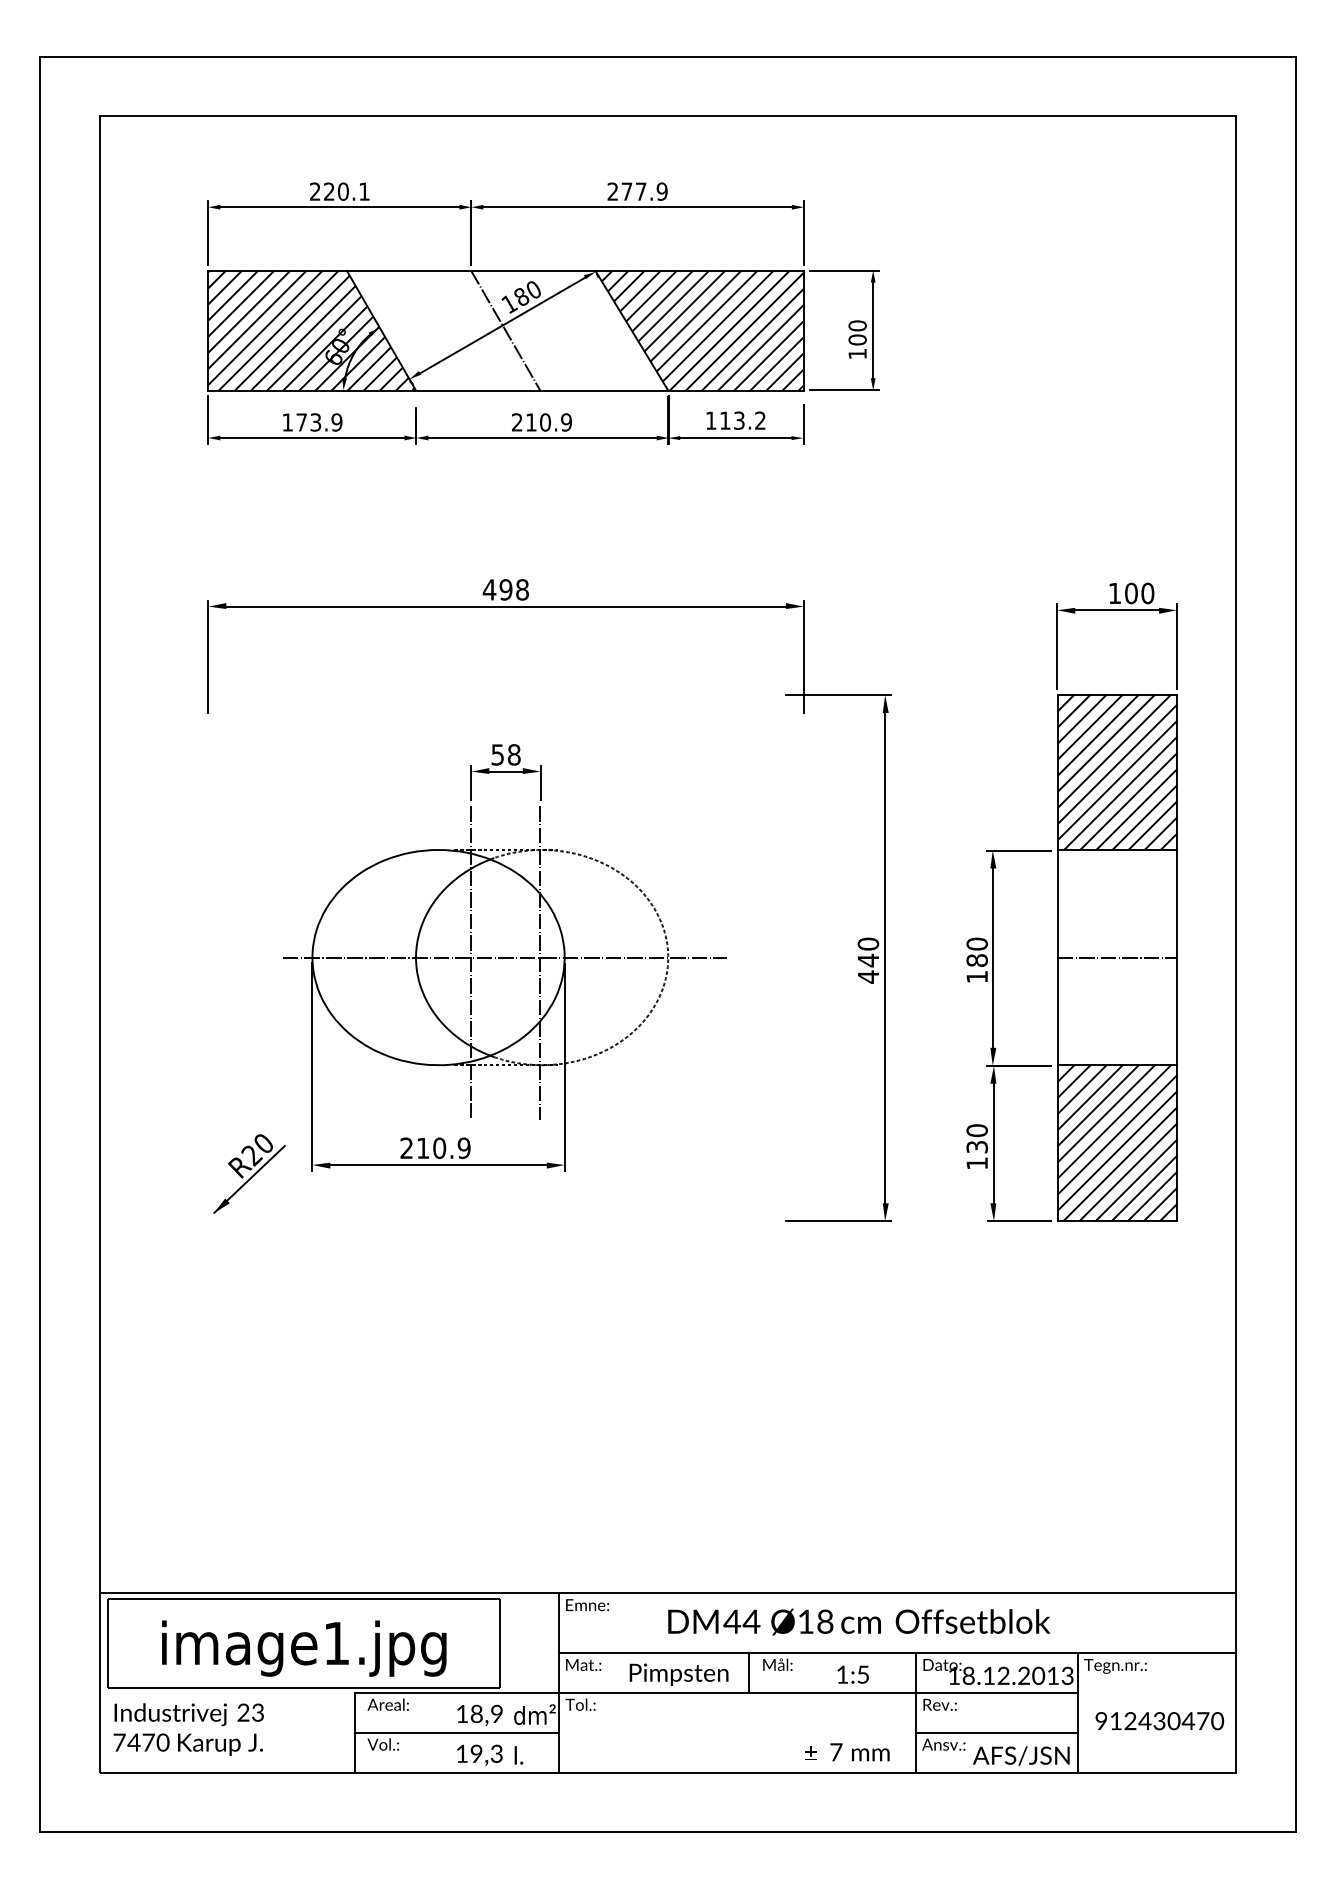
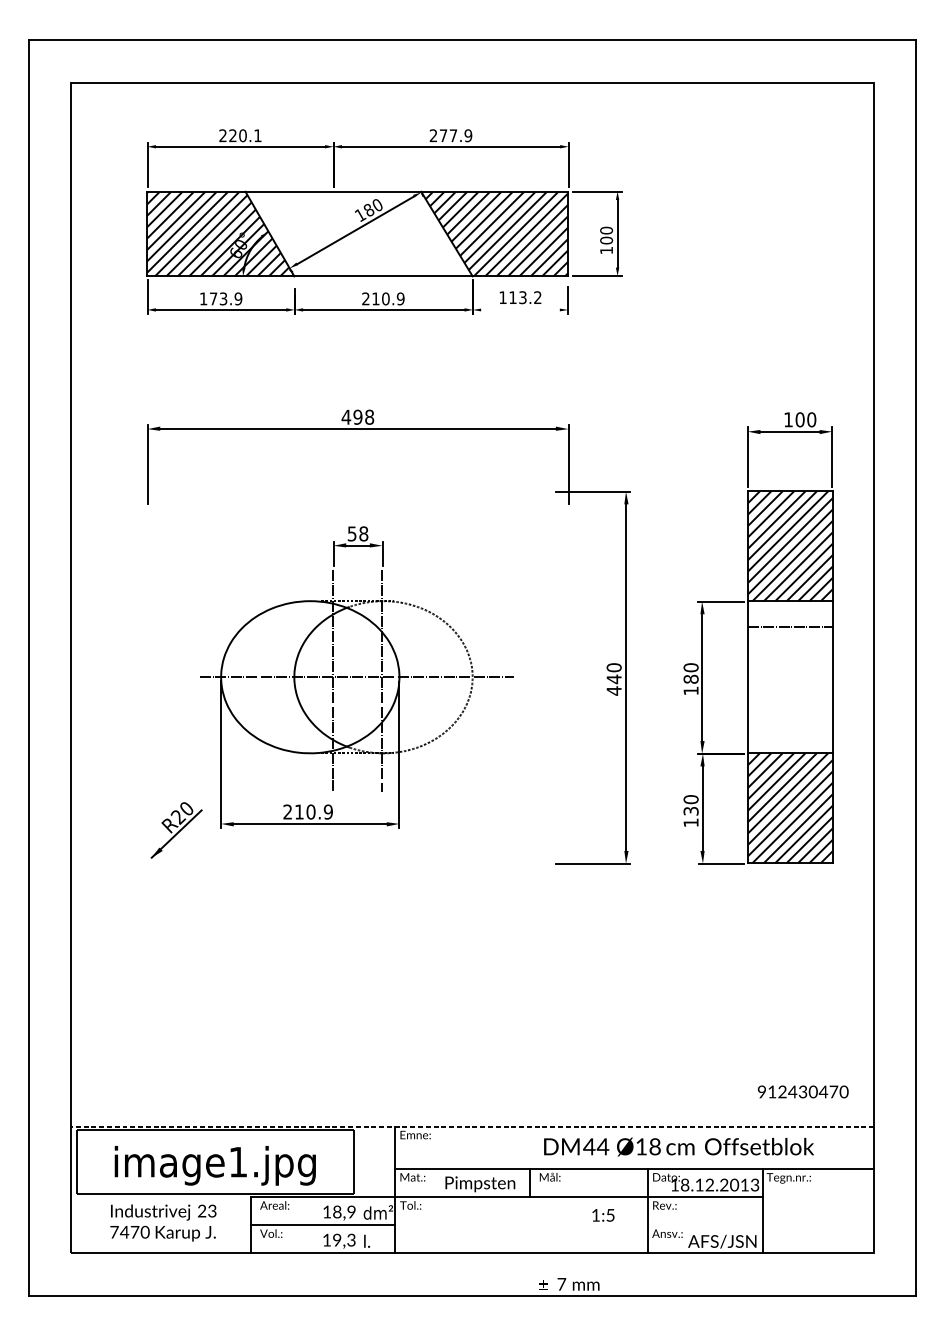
line: (505, 330) -> (357, 233), removed
line: (735, 438) -> (520, 310), removed
line: (1117, 957) -> (790, 626), moved
line: (667, 1593) -> (472, 1126), solid -> dashed
text: (859, 1621) -> (679, 1146), moved
text: (852, 1674) -> (602, 1215), moved
text: (1159, 1721) -> (803, 1092), moved
text: (188, 1729) -> (163, 1222), moved
line: (996, 1732) -> (704, 1225), removed
text: (847, 1752) -> (569, 1284), moved

